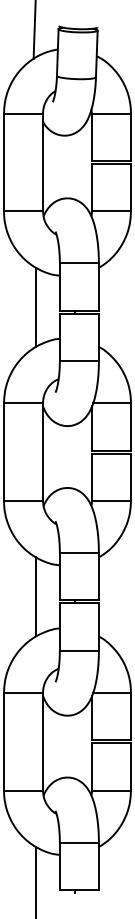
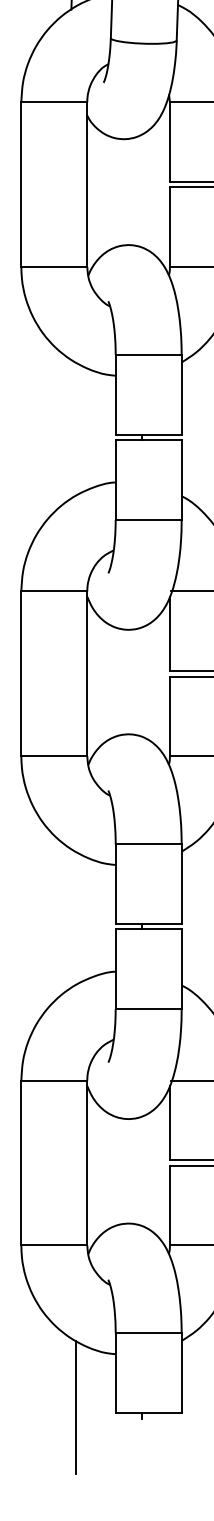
line: (36, 306) -> (76, 427), removed
line: (36, 596) -> (76, 917), removed

